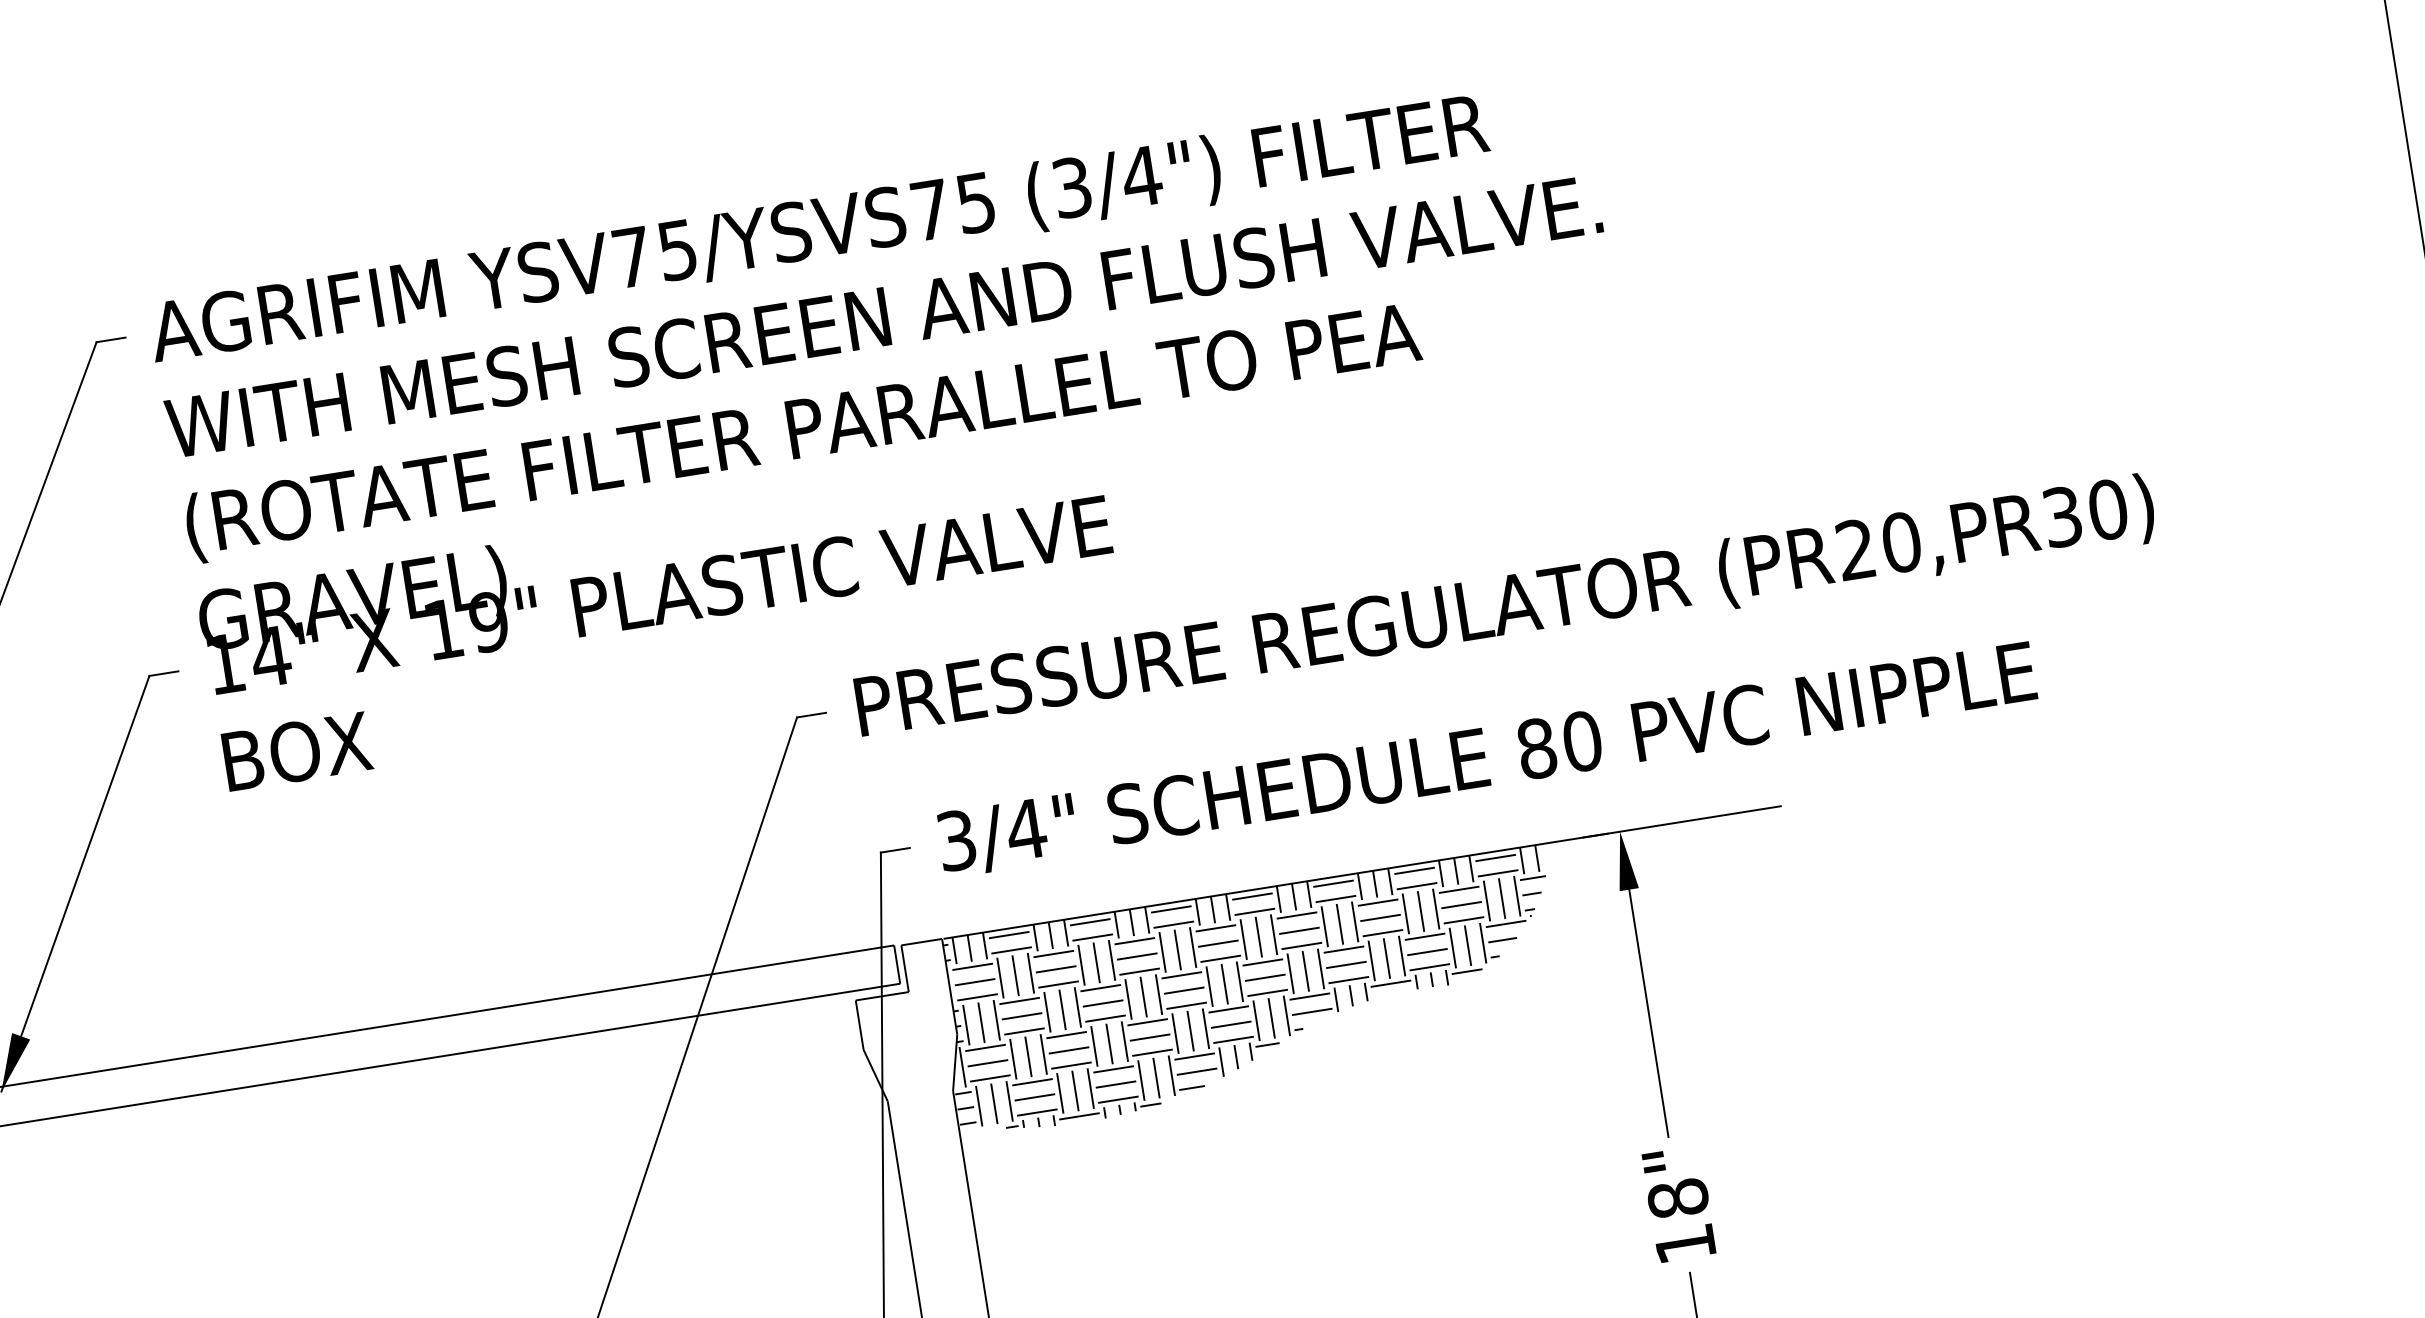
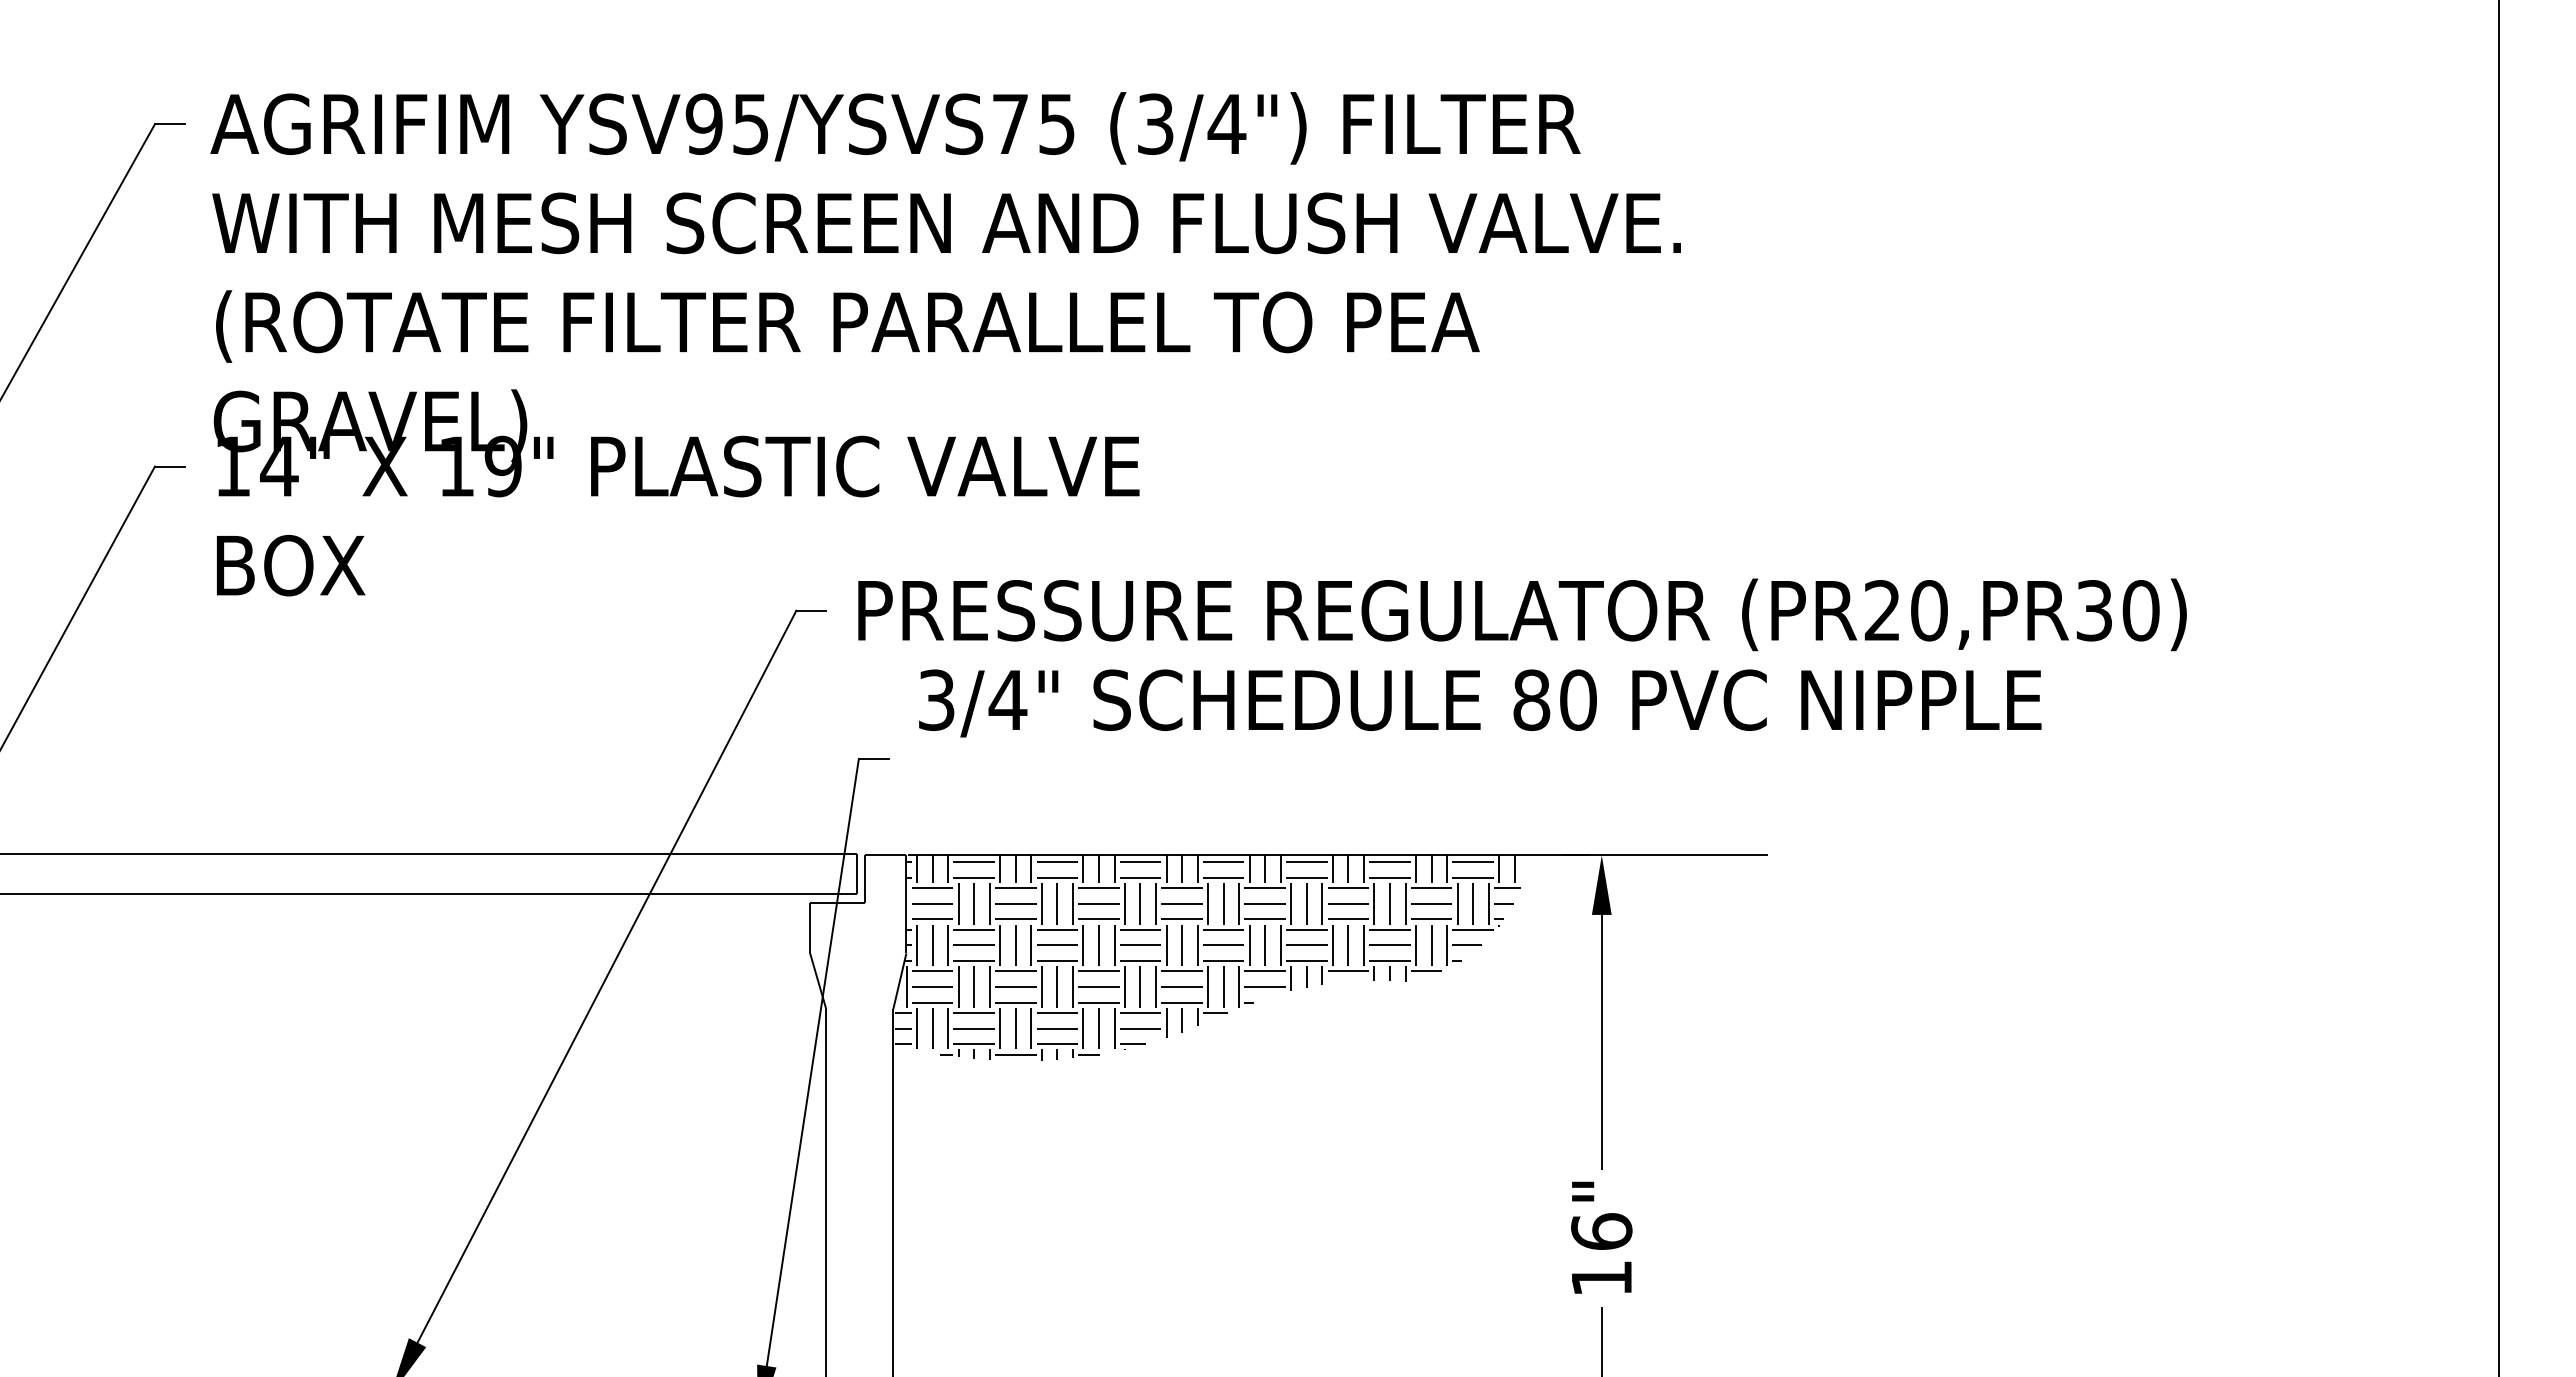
text: (631, 257) -> (703, 124), YSV75/YSVS75 -> YSV95/YSVS75
text: (1487, 759) -> (1480, 703), moved
text: (1677, 1198) -> (1601, 1231), 18" -> 16"

